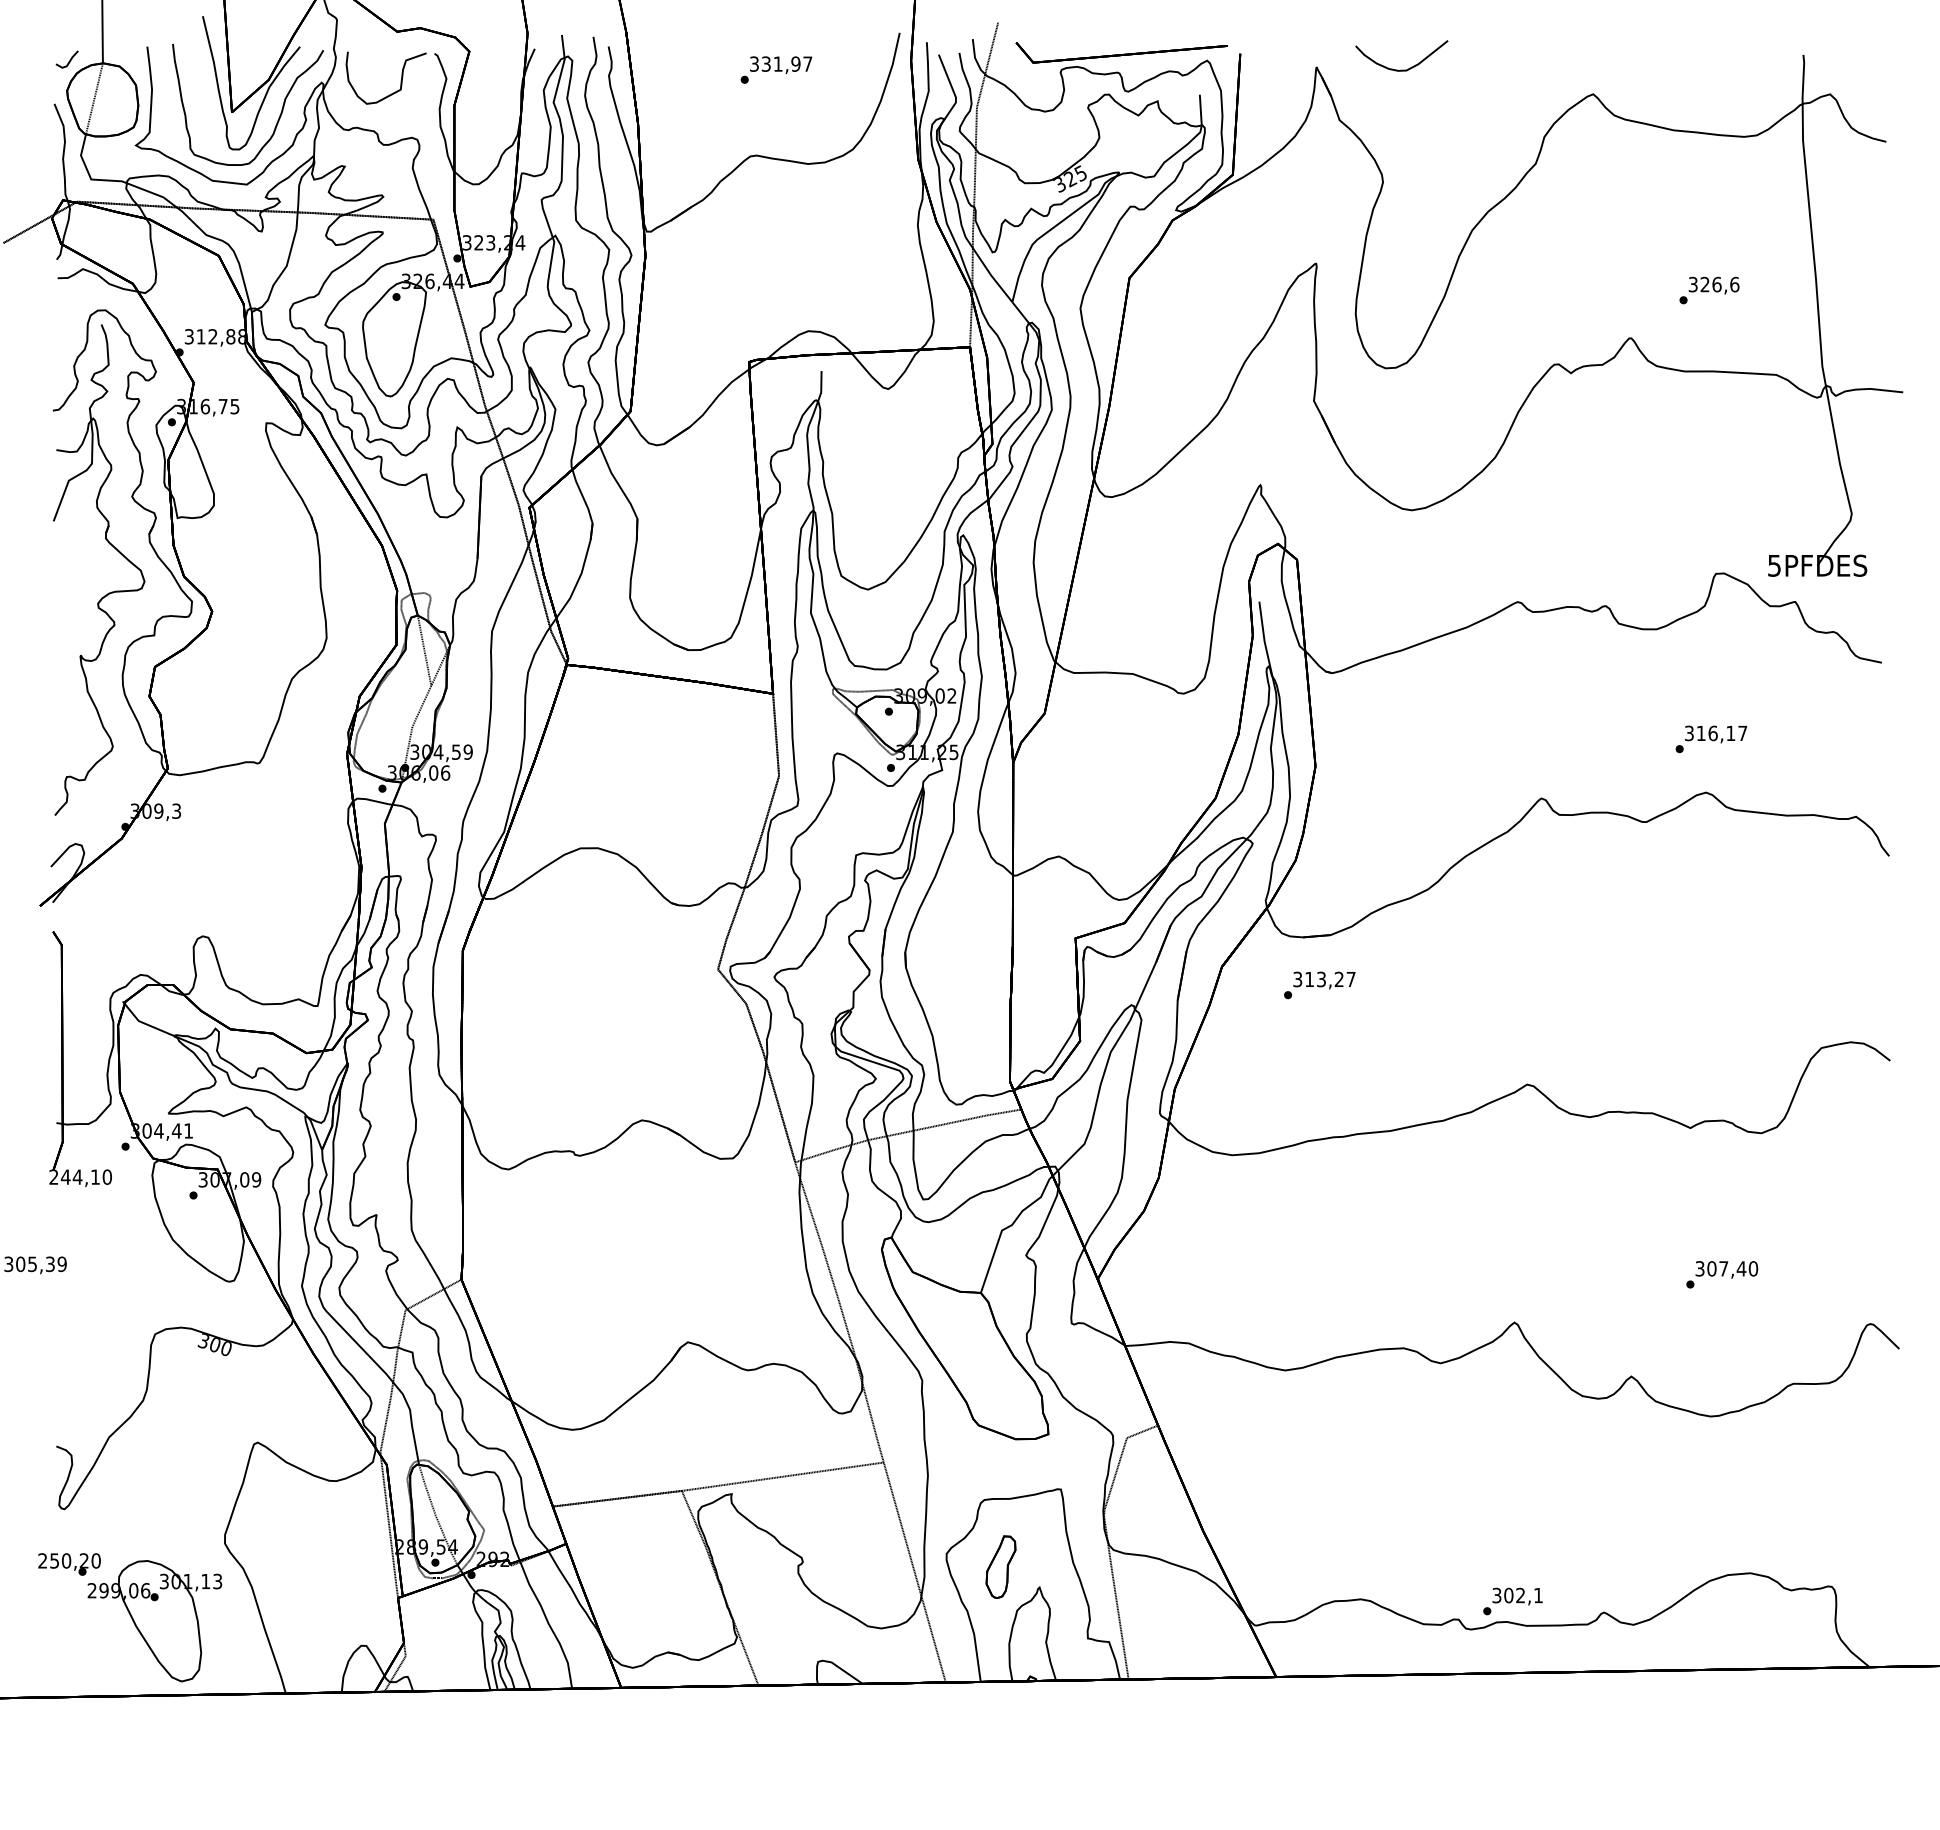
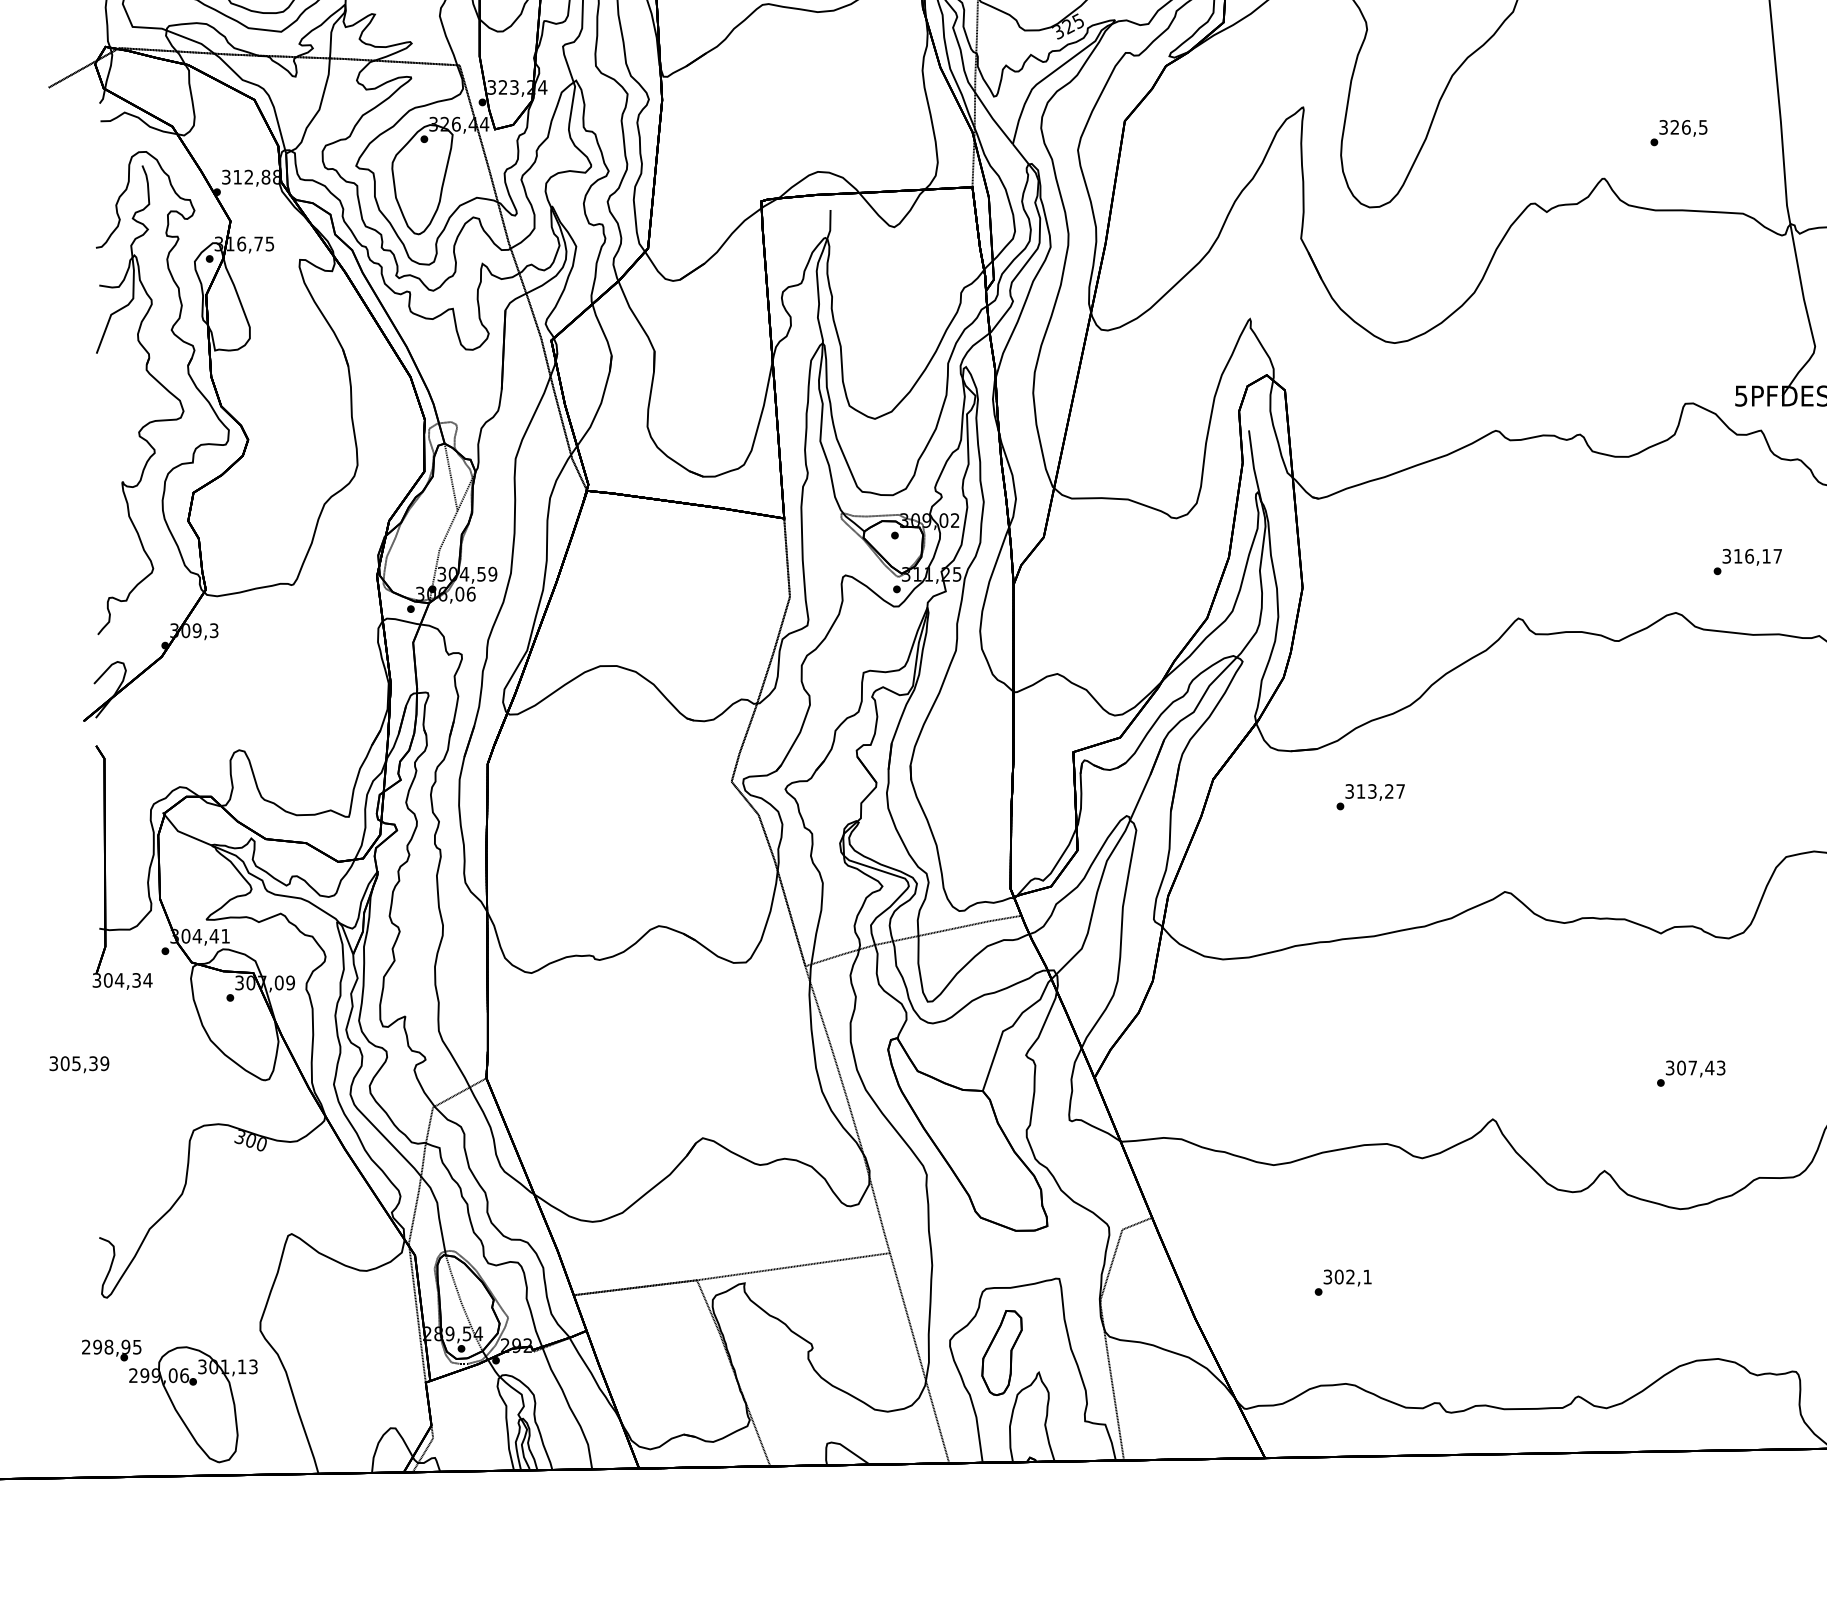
text: (1734, 284) -> (1703, 127), 326,6 -> 326,5
text: (1711, 739) -> (1747, 562), moved
text: (1319, 985) -> (1370, 797), moved
text: (80, 1176) -> (122, 979), 244,10 -> 304,34
text: (1753, 1268) -> (1721, 1067), 307,40 -> 307,43
text: (75, 1560) -> (117, 1346), 250,20 -> 298,95
part: (1000, 1567) -> (1001, 1353), size x1.43
text: (1512, 1601) -> (1342, 1282), moved

